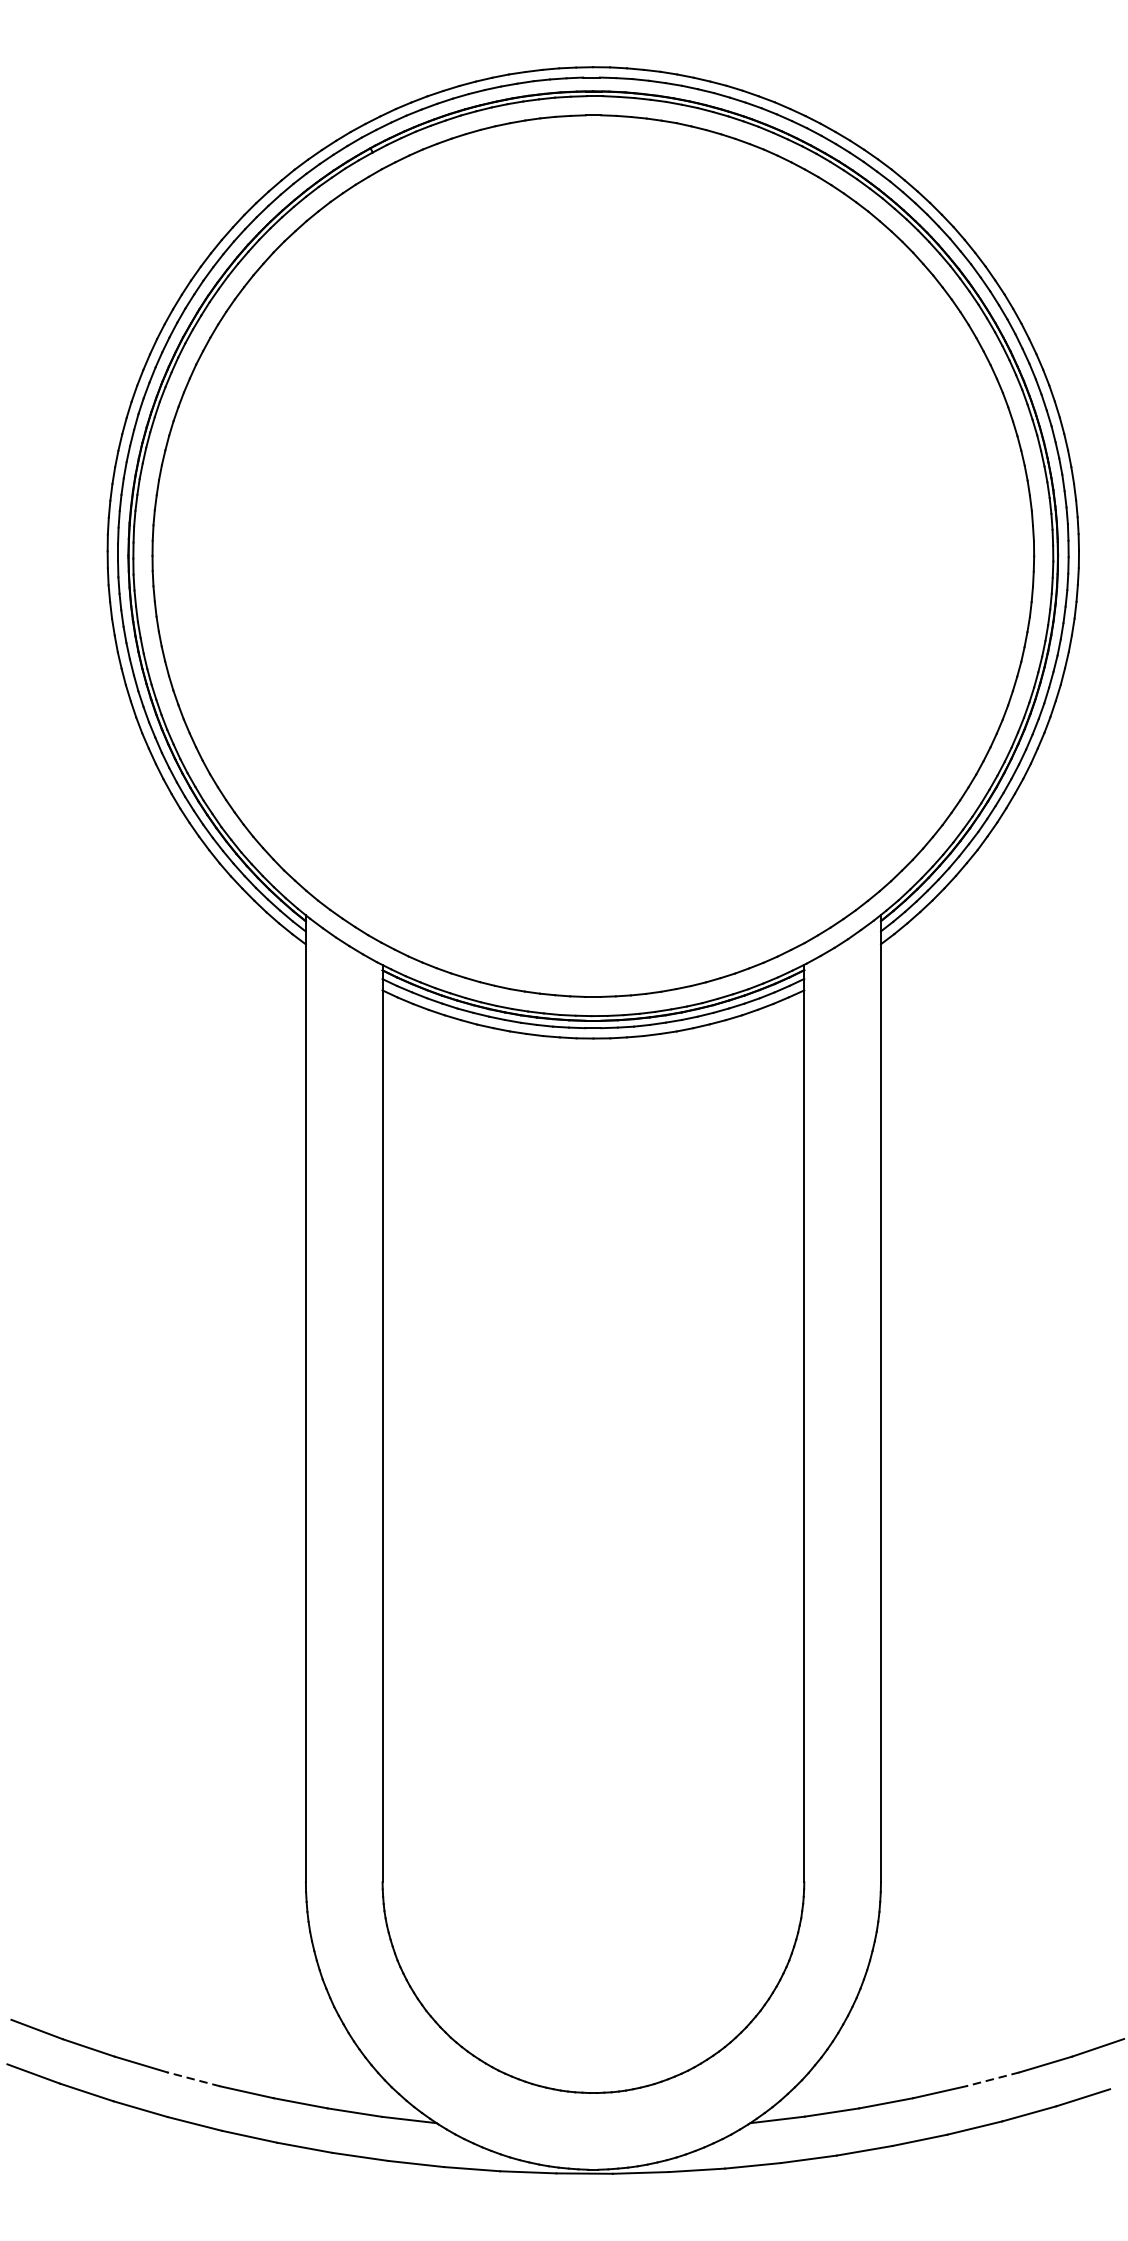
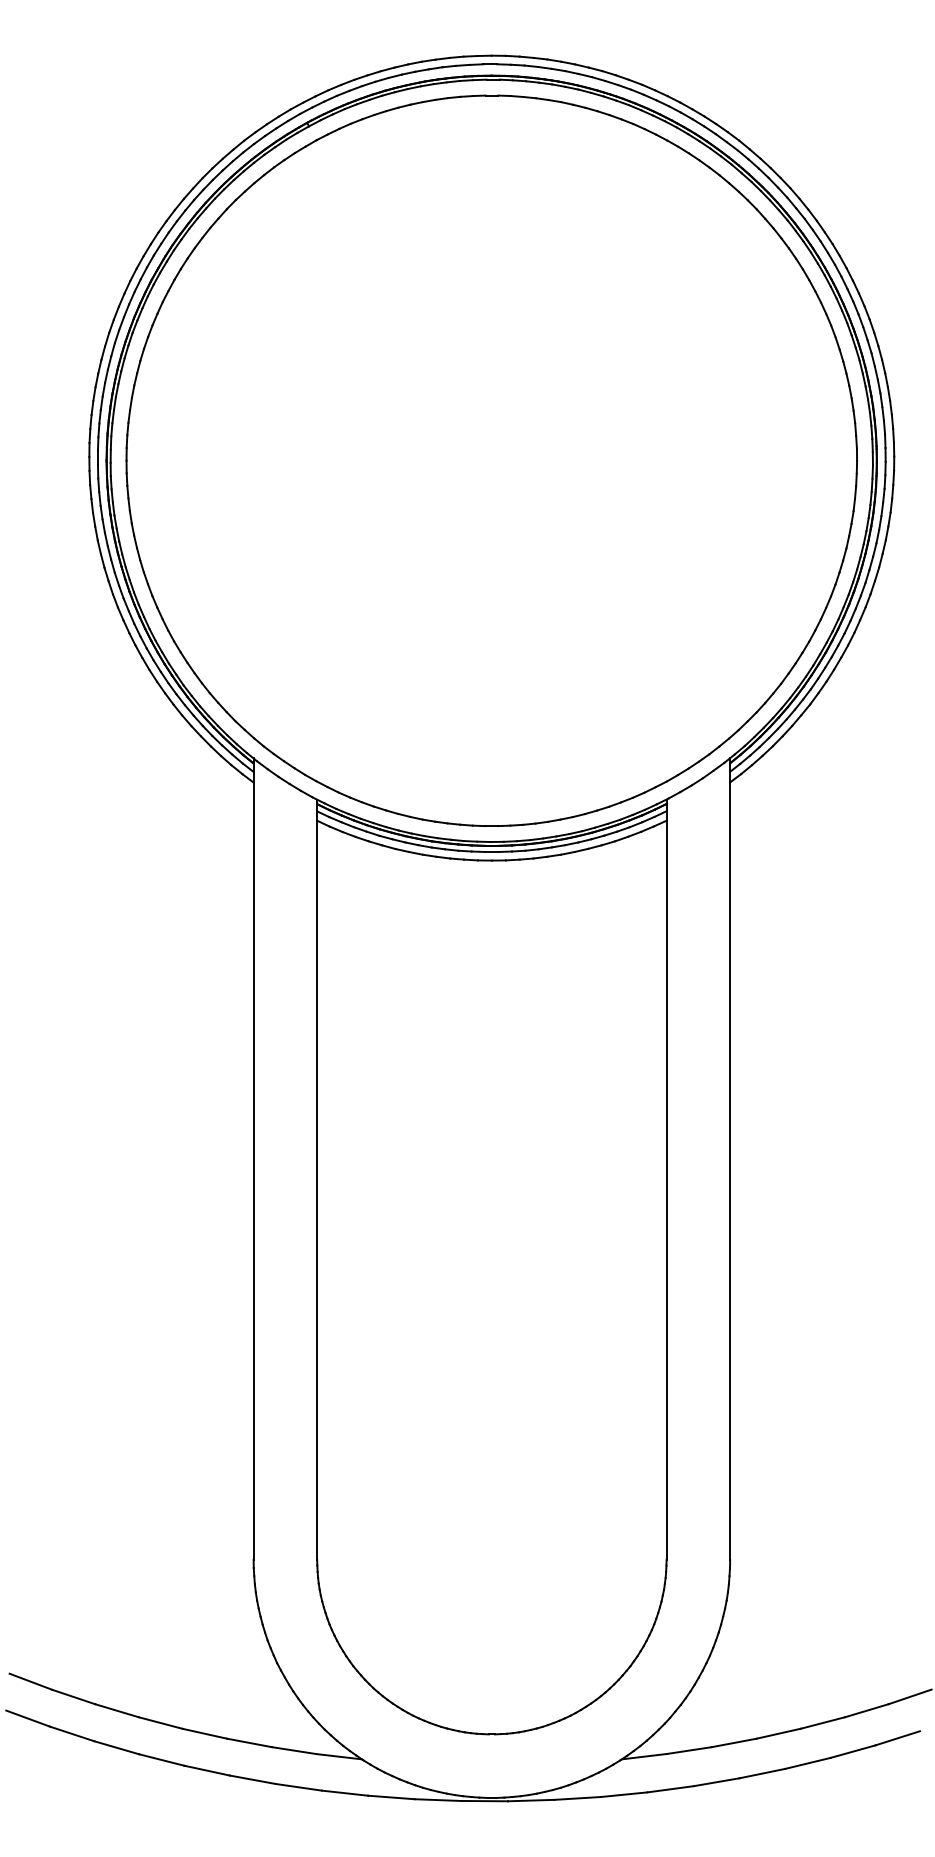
line: (993, 2078) -> (823, 1722), dashed -> solid
line: (193, 2079) -> (160, 1723), dashed -> solid

